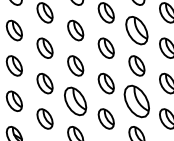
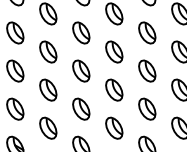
part: (136, 30) -> (146, 32), size x0.71
part: (75, 100) -> (81, 108), size x0.71
part: (136, 100) -> (146, 108), size x0.62

